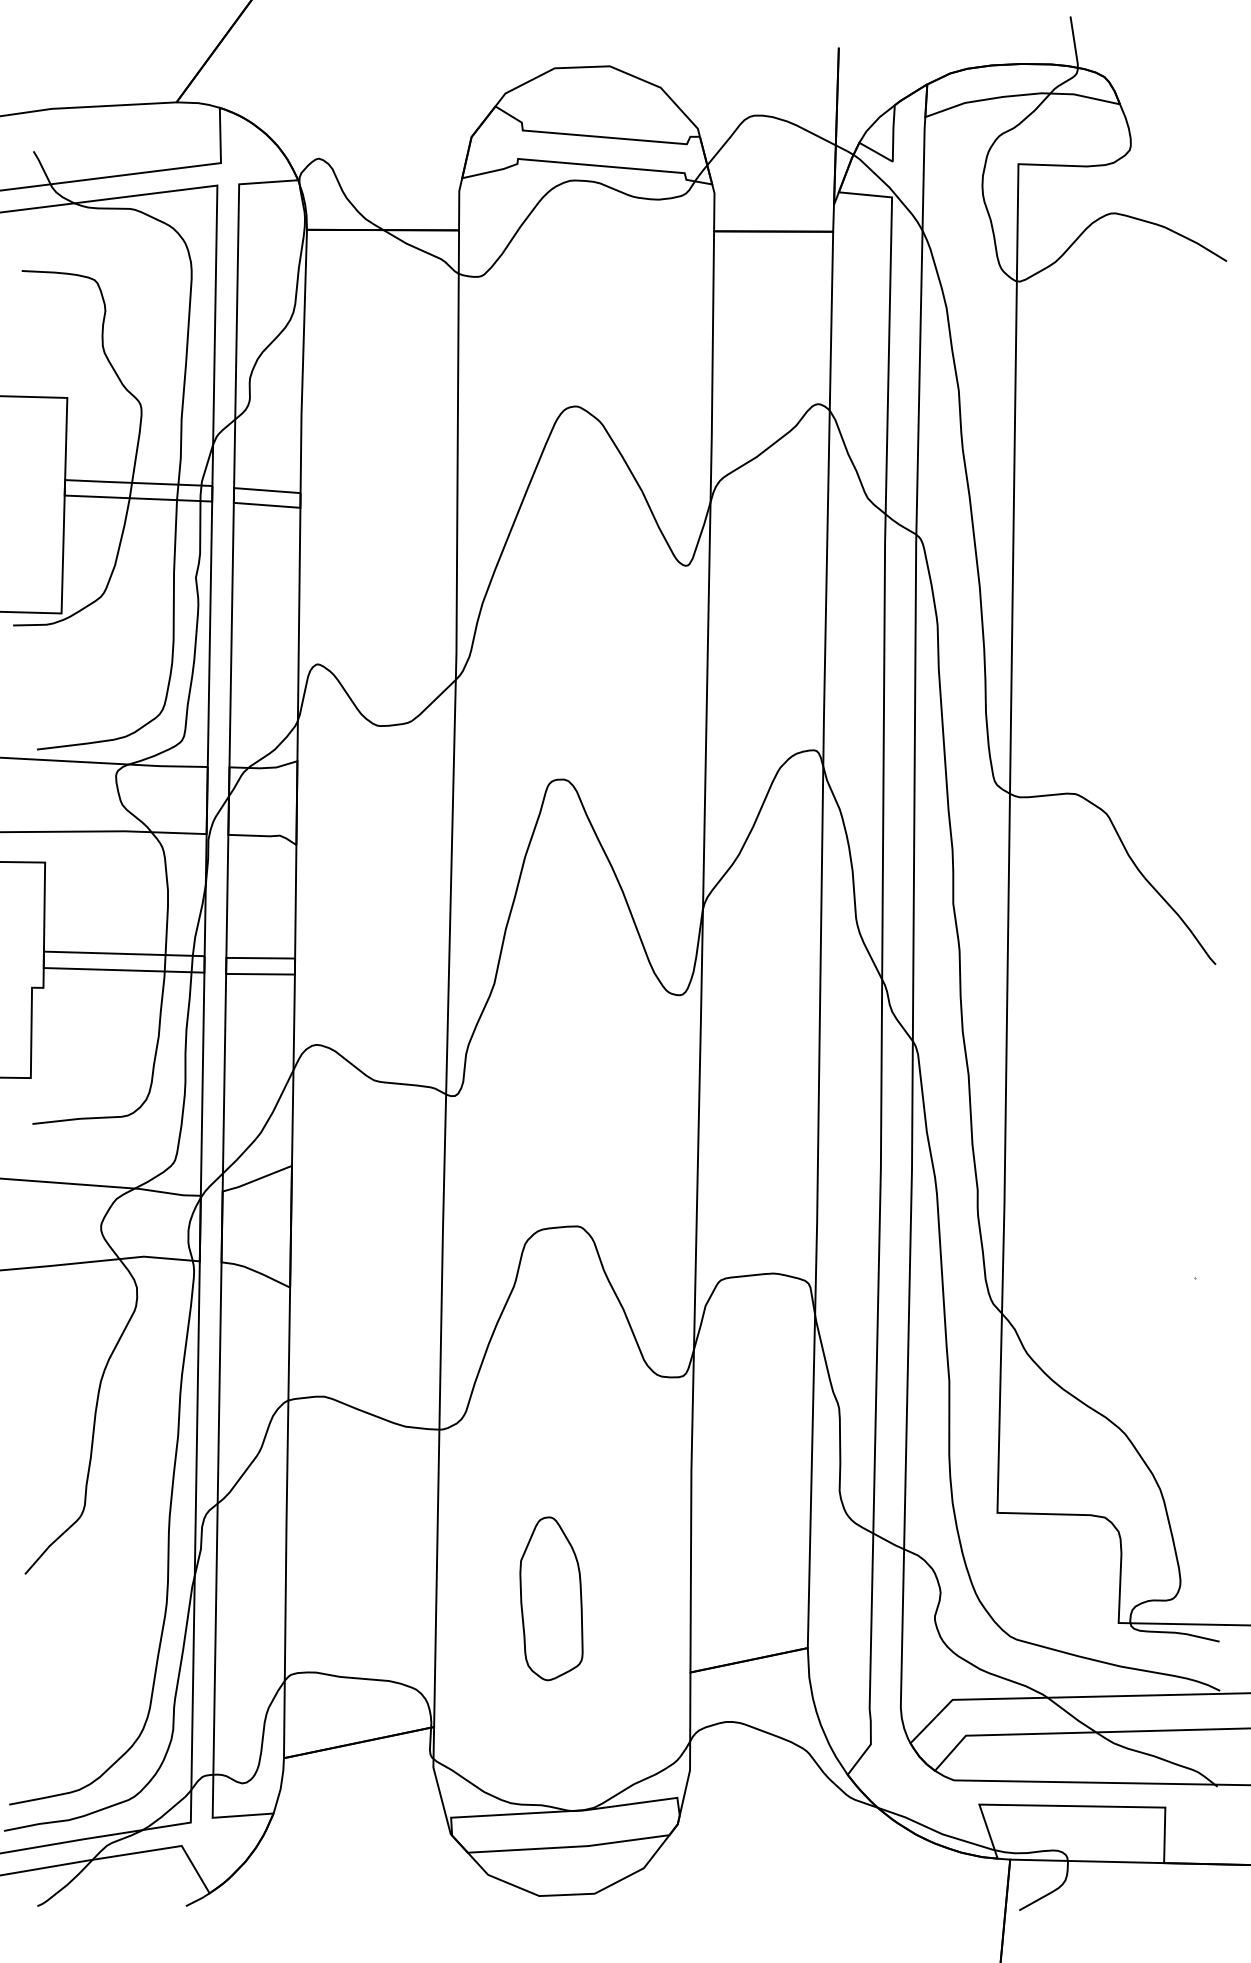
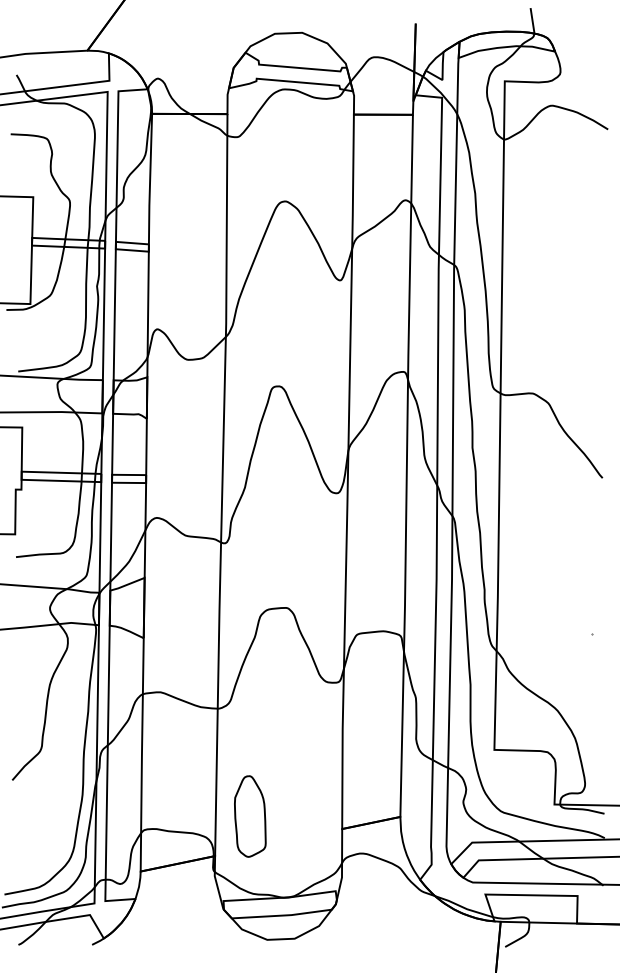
part: (551, 1598) -> (250, 816), moved

